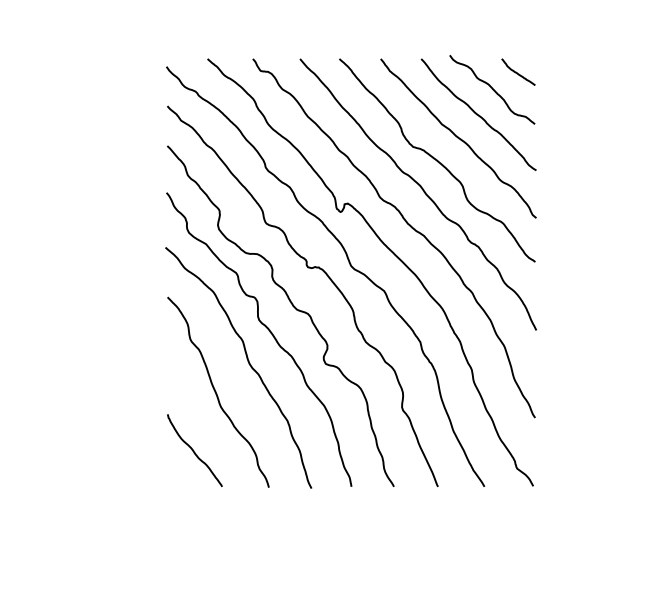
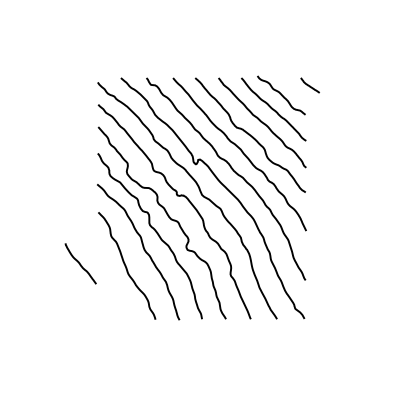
curve: (517, 72) -> (309, 85), moved
curve: (194, 450) -> (80, 263), moved

